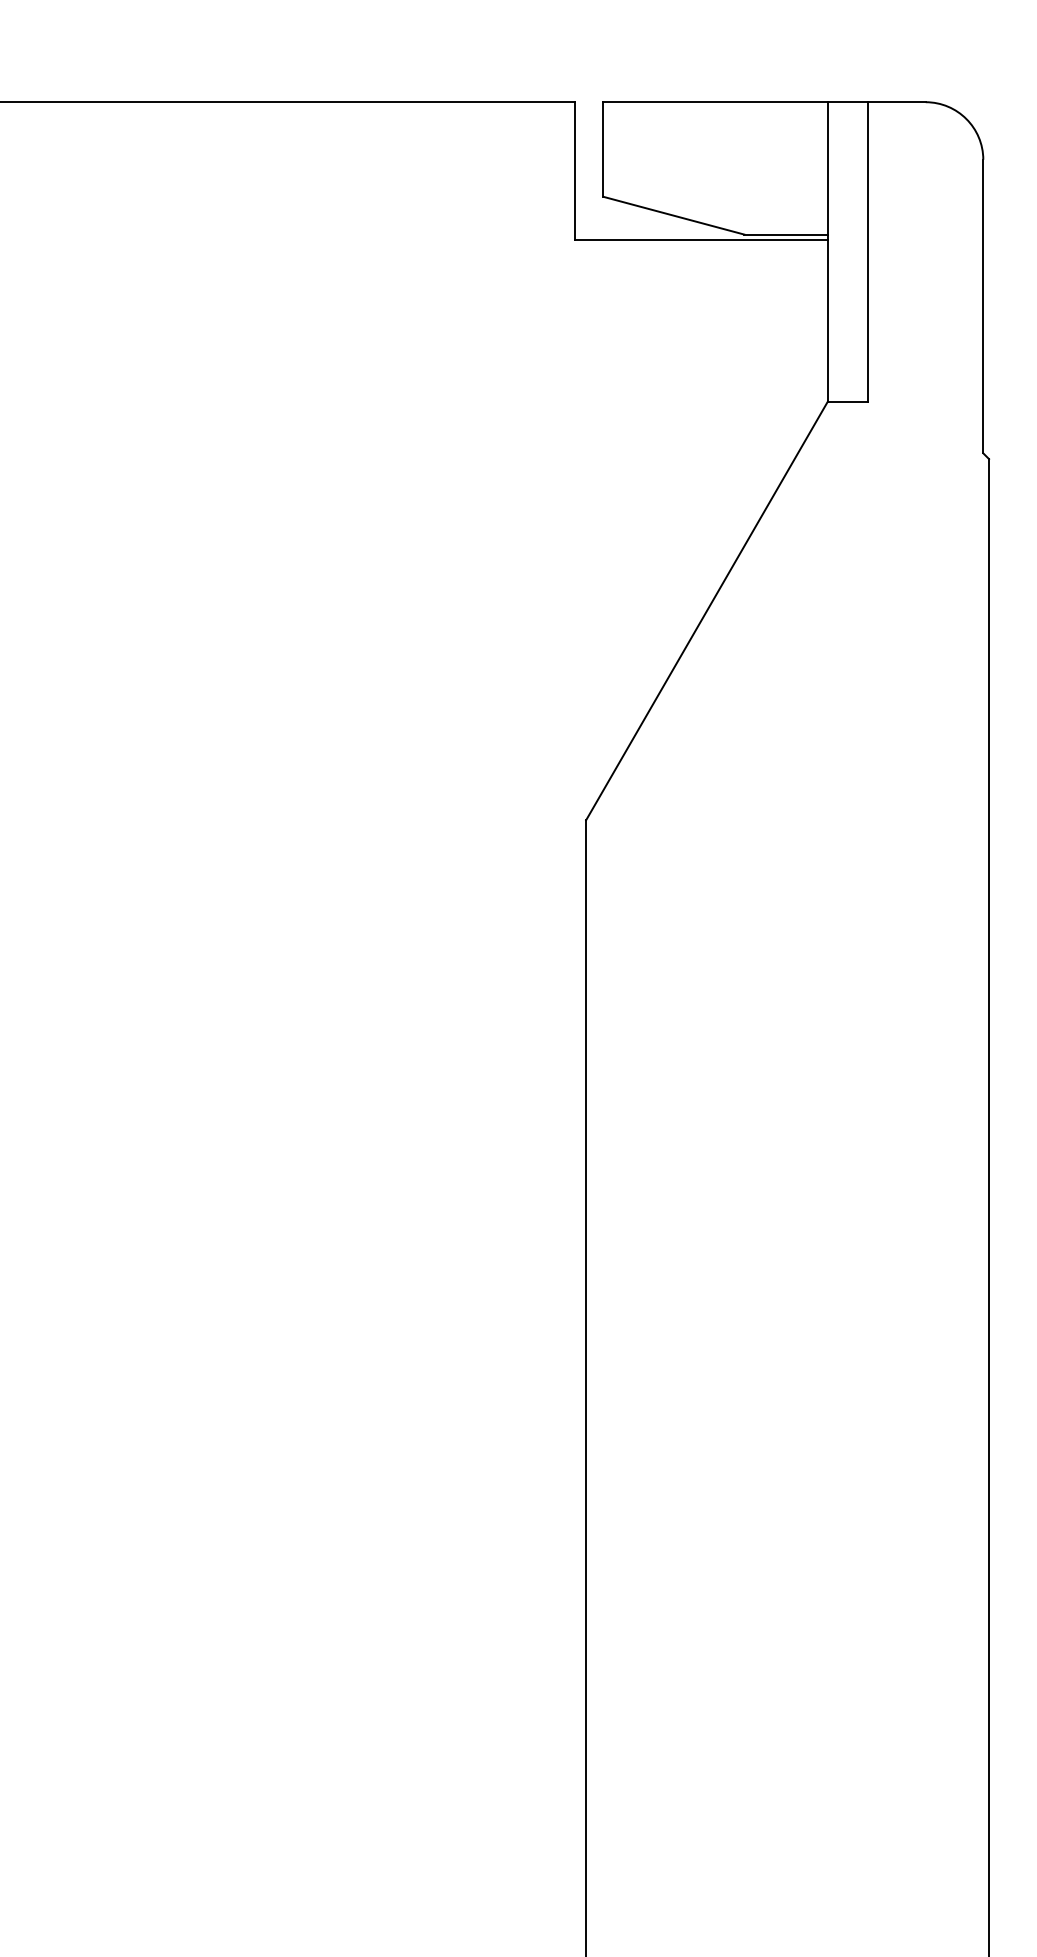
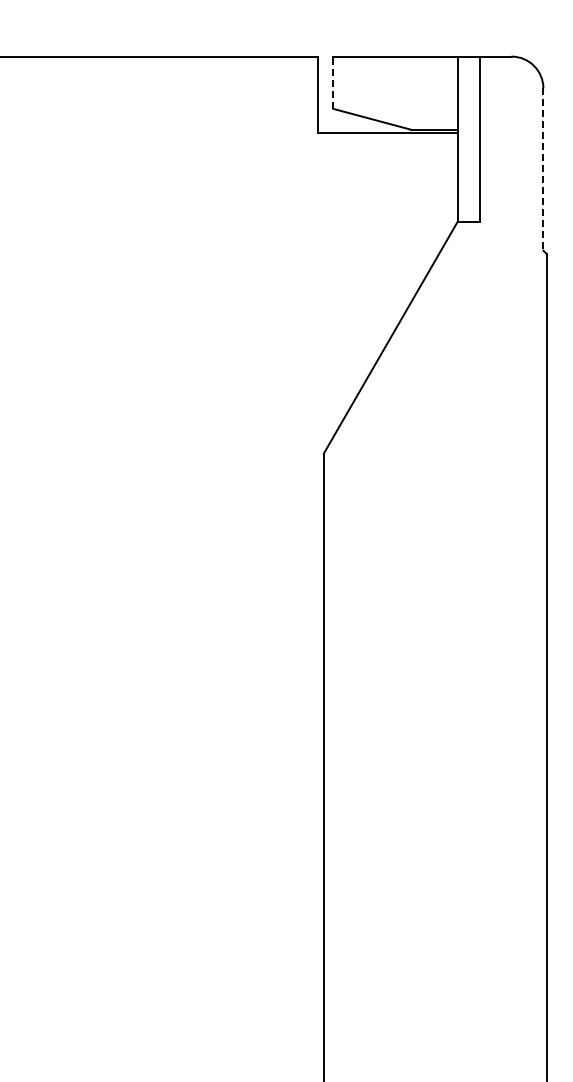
line: (603, 149) -> (333, 82), solid -> dashed
line: (983, 308) -> (543, 170), solid -> dashed

